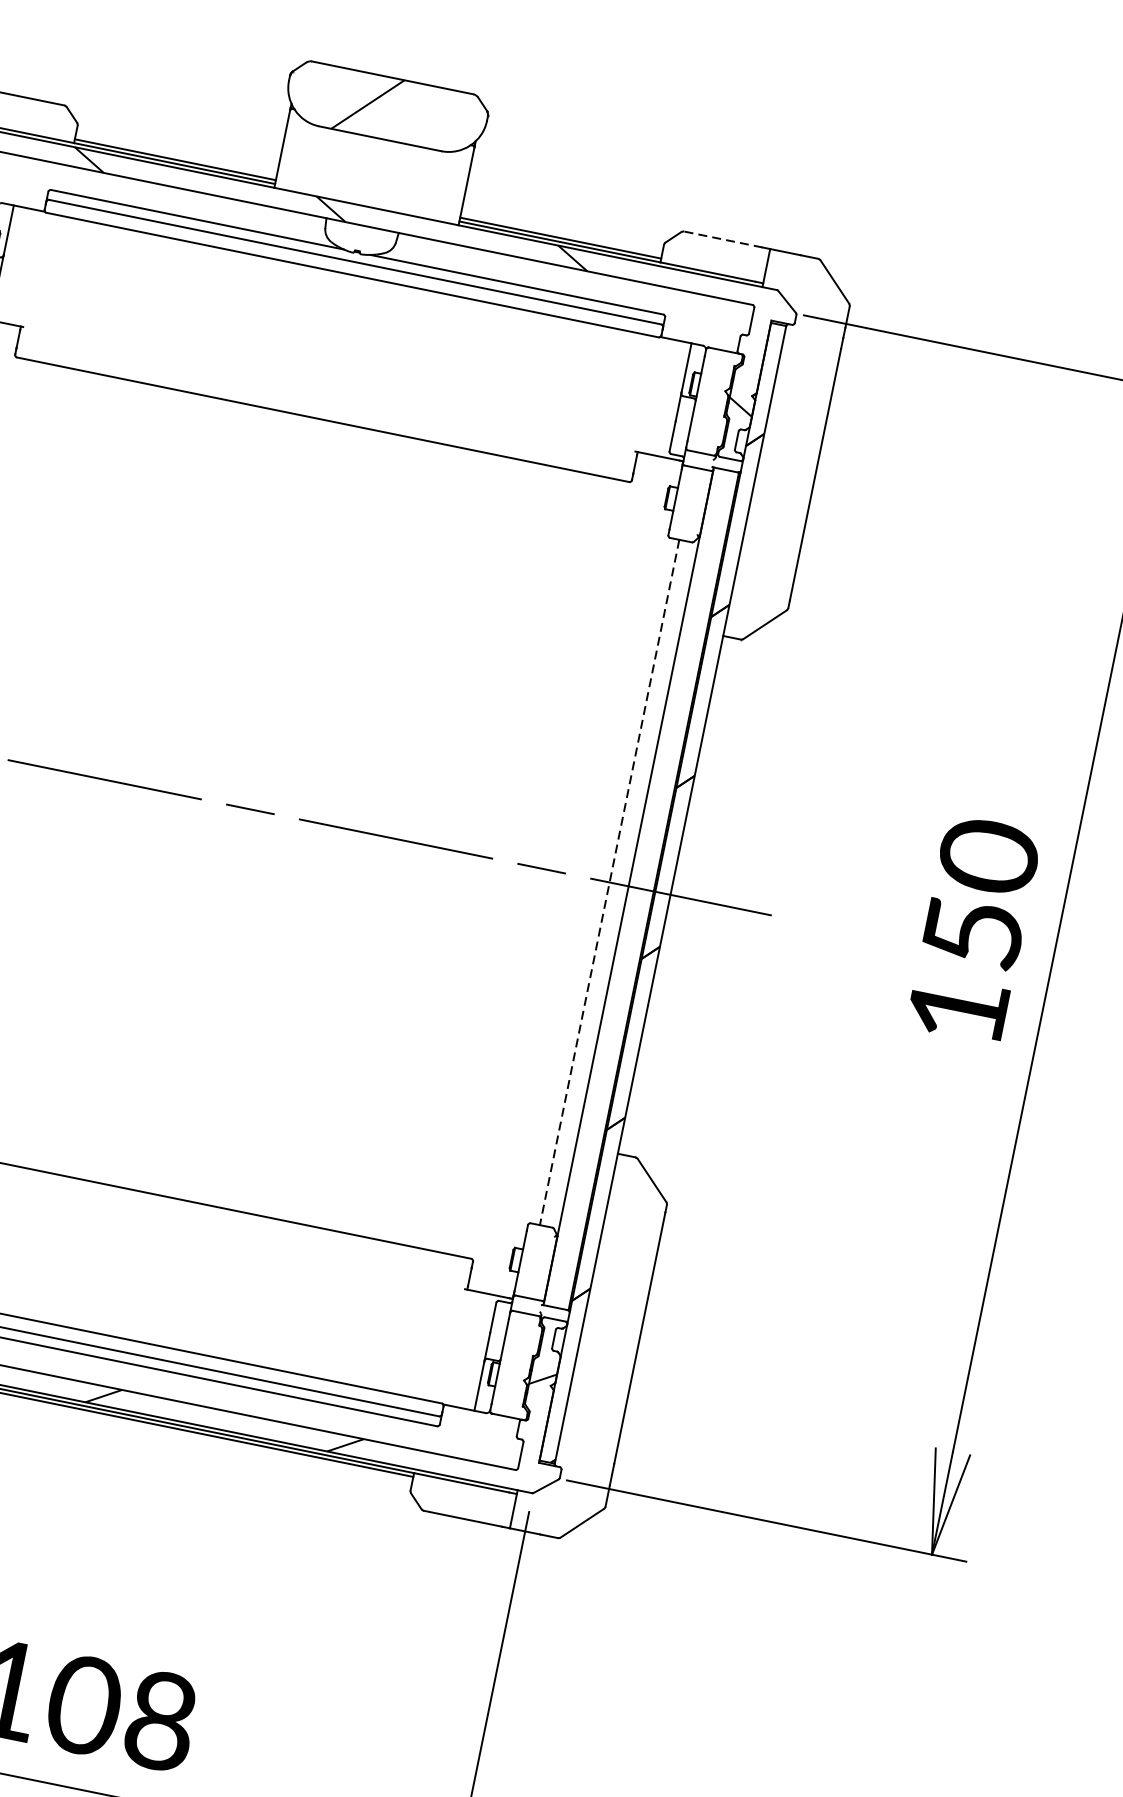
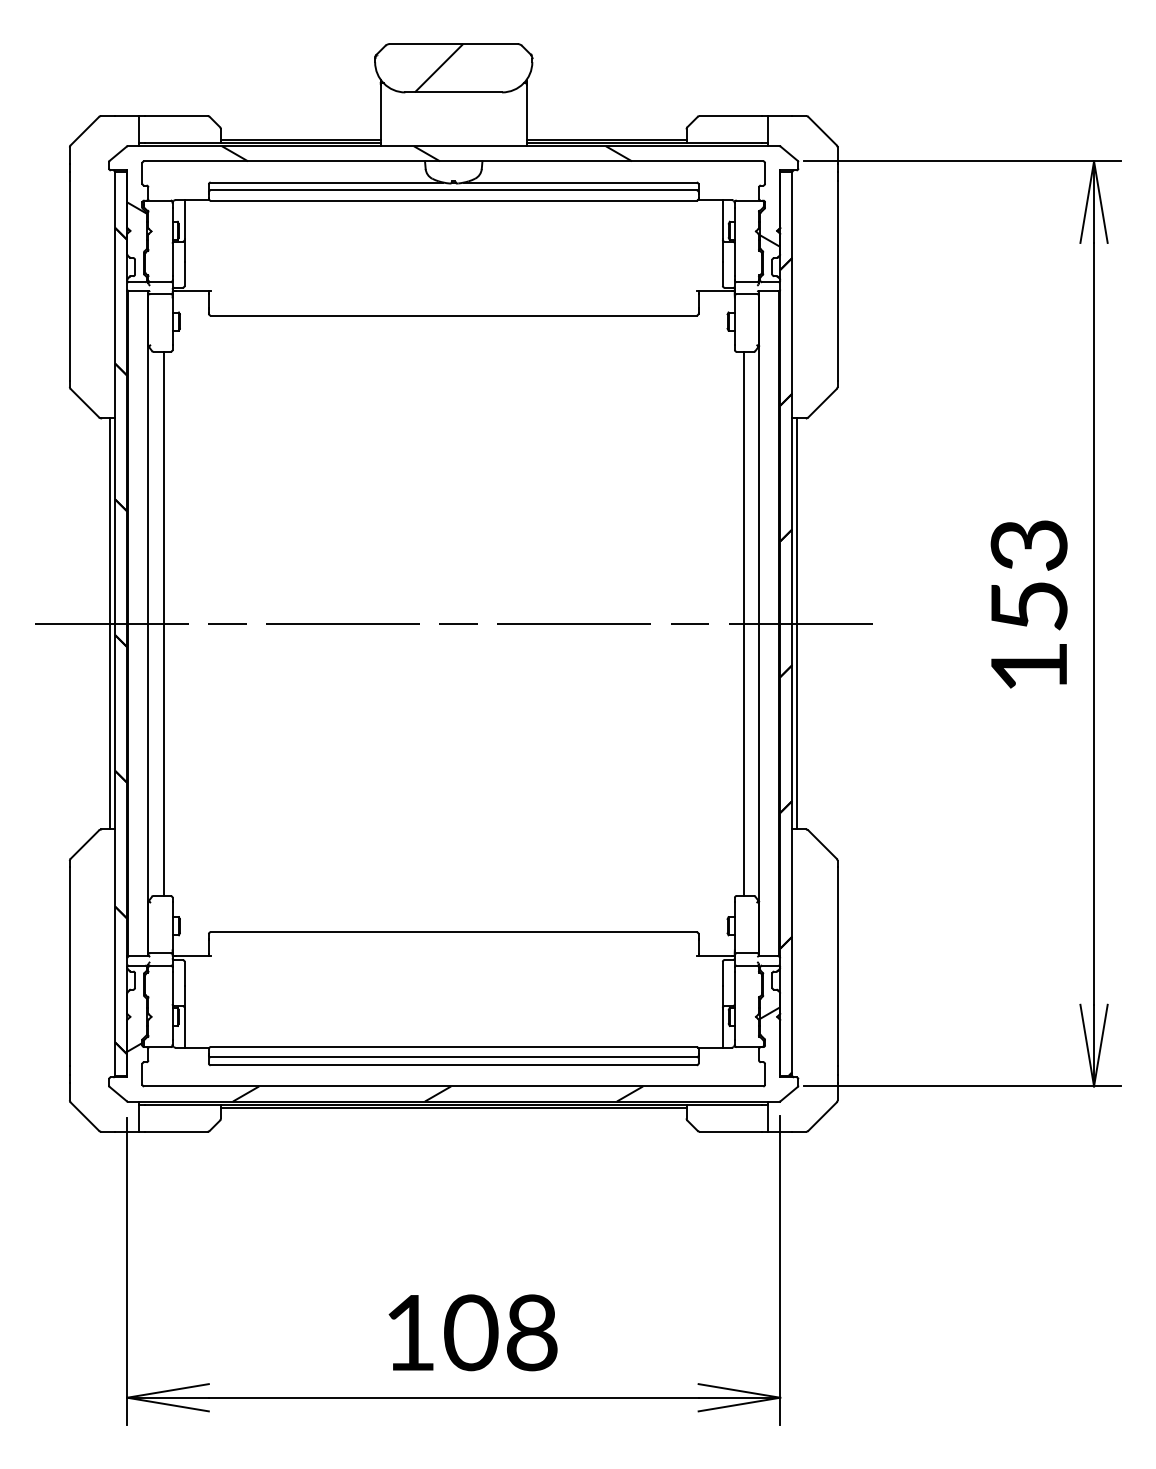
line: (722, 240) -> (730, 116), dashed -> solid
text: (988, 855) -> (1028, 544), 150 -> 153
line: (608, 883) -> (743, 624), dashed -> solid
line: (677, 895) -> (797, 623), added

